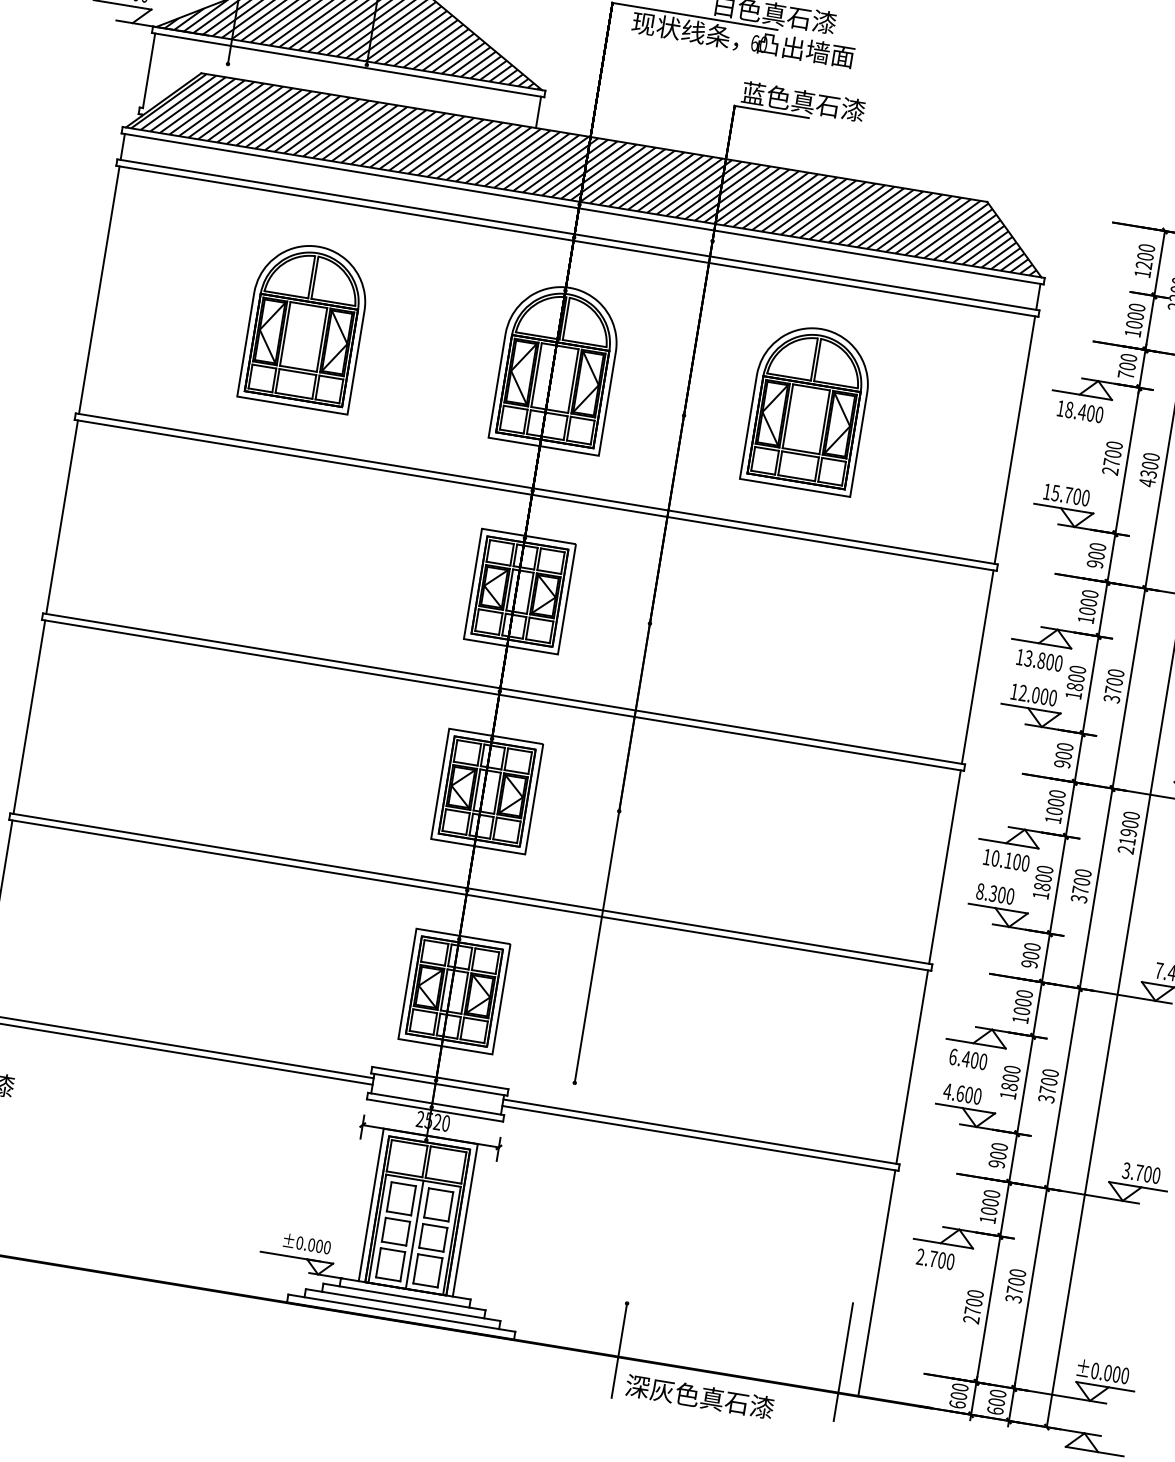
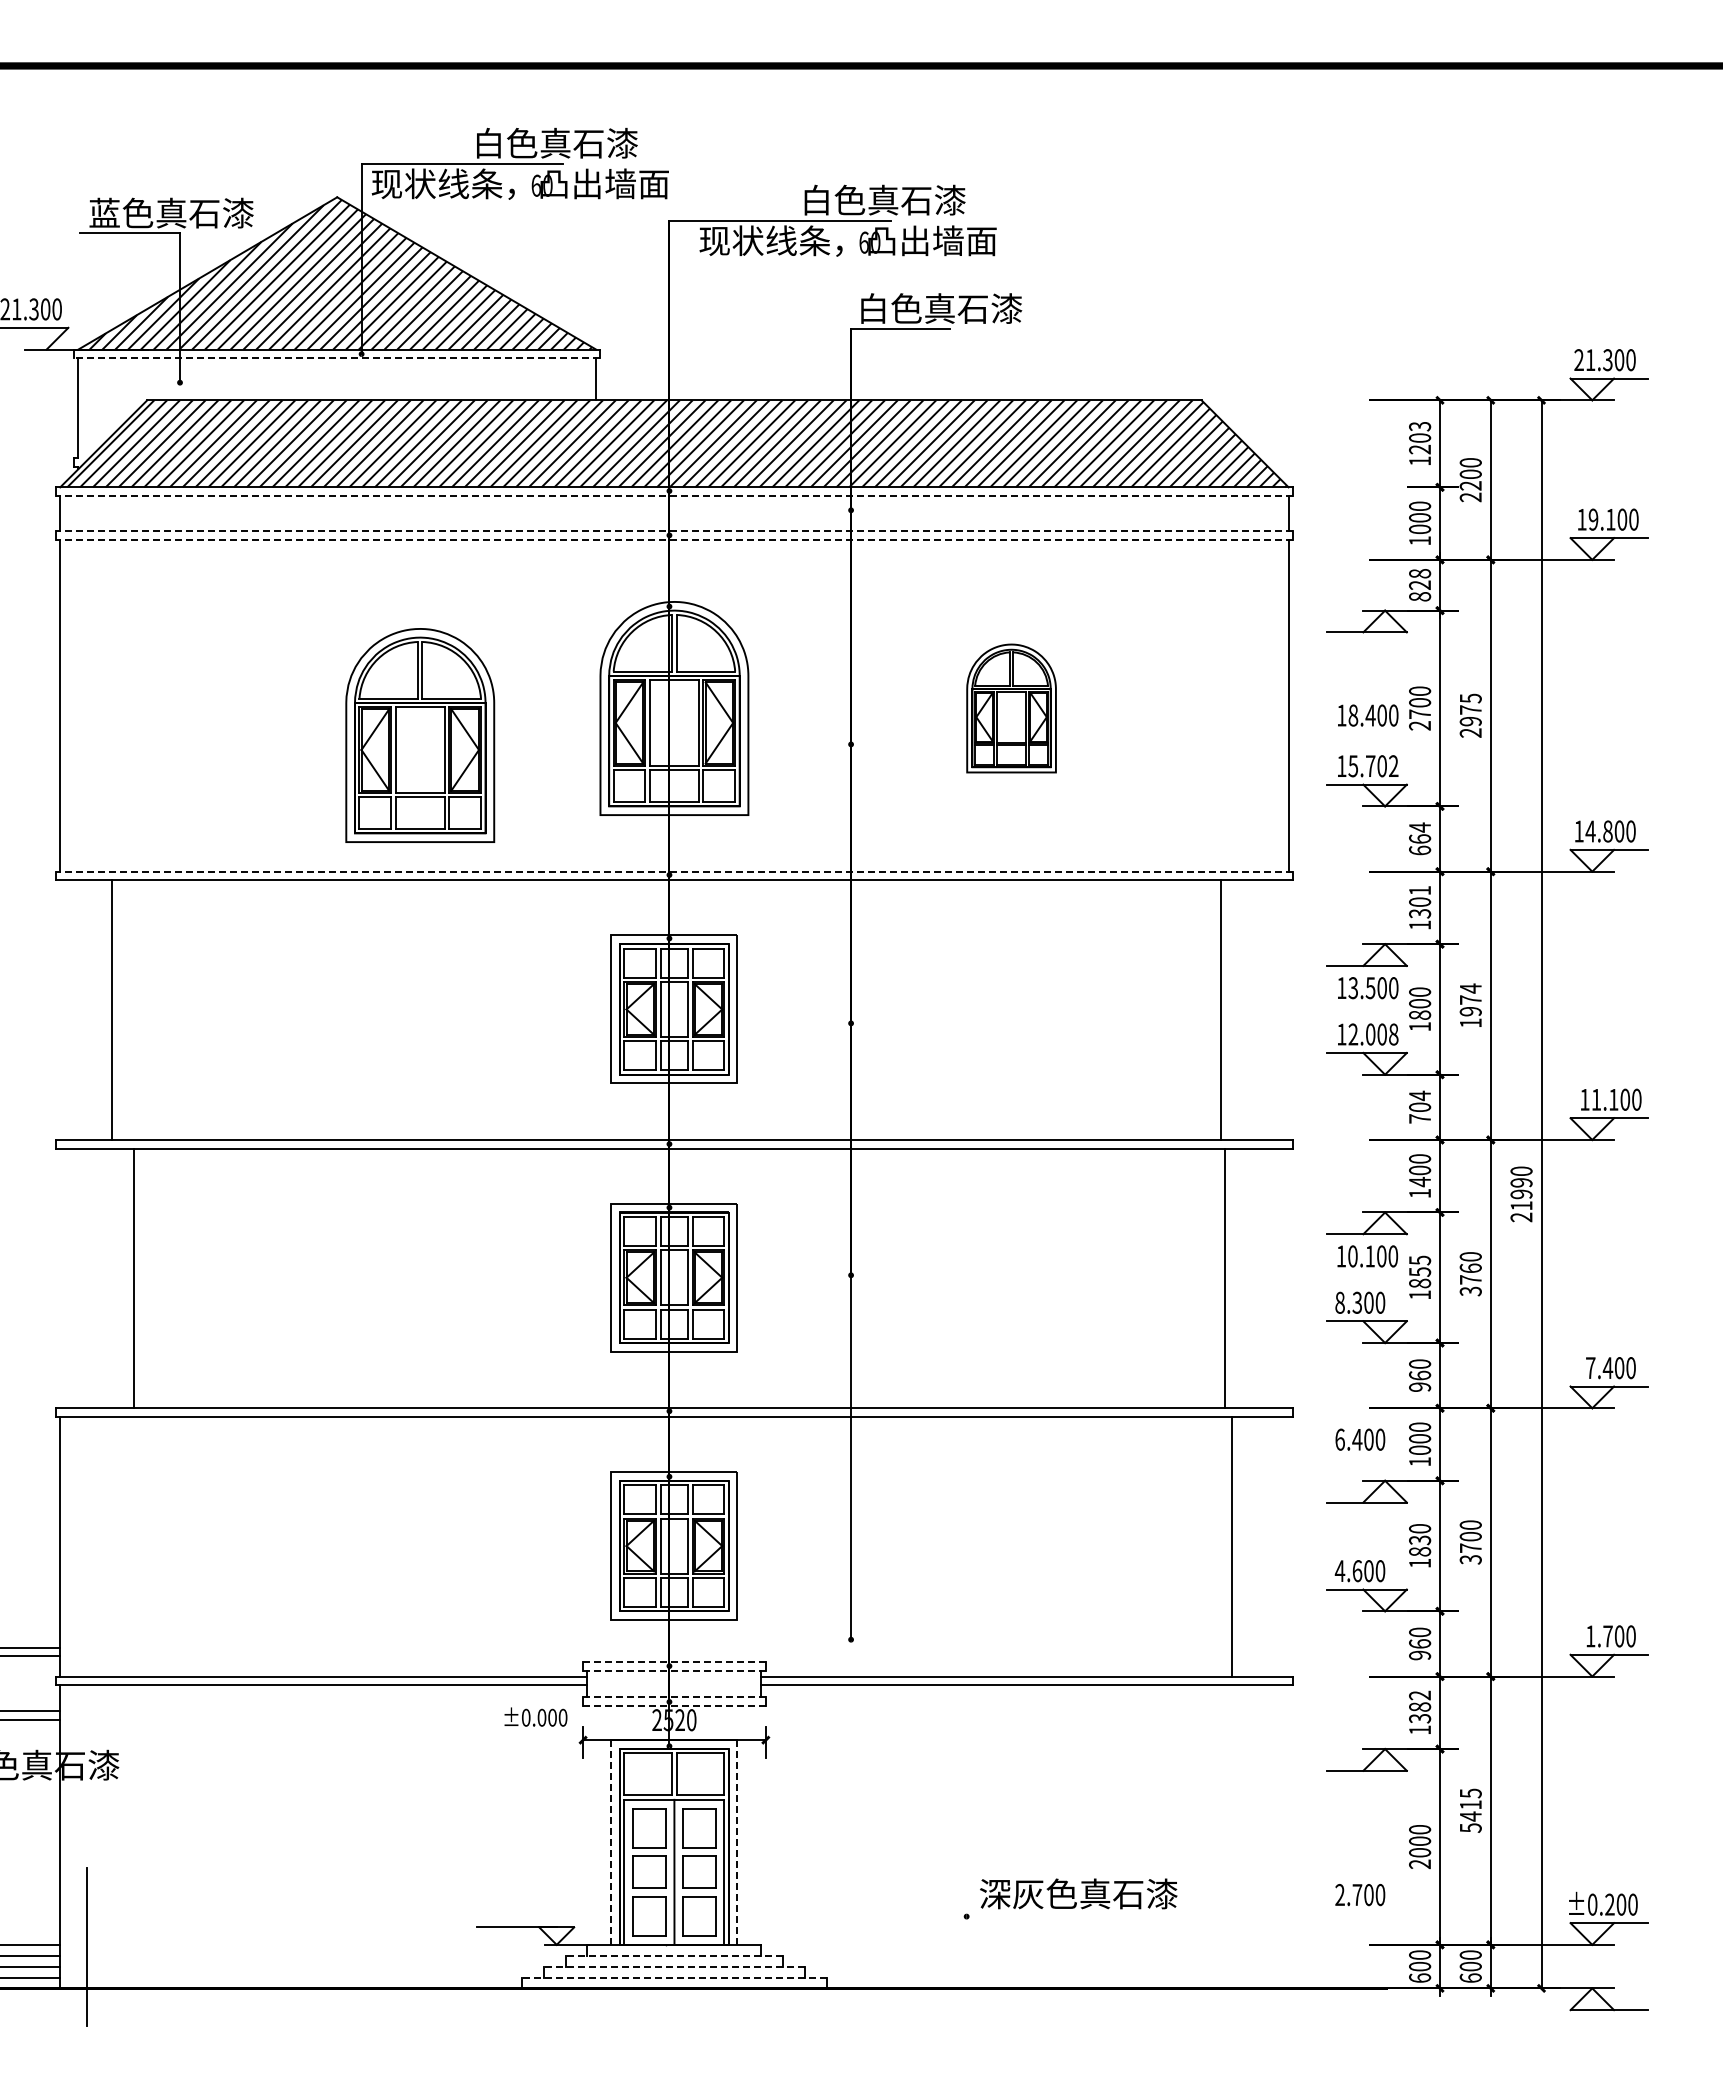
line: (347, 65) -> (336, 358), solid -> dashed
text: (753, 93) -> (873, 308), 蓝色真石漆 -> 白色真石漆
line: (582, 209) -> (674, 496), solid -> dashed
line: (578, 234) -> (674, 530), solid -> dashed
line: (577, 241) -> (674, 539), solid -> dashed
text: (1146, 248) -> (1419, 426), 1200 -> 1203
part: (305, 326) -> (420, 735), moved
text: (1127, 366) -> (1420, 585), 700 -> 828
part: (807, 408) -> (1011, 708), size x0.6
text: (1080, 411) -> (1368, 715), moved
text: (1149, 469) -> (1470, 715), 4300 -> 2975
line: (536, 488) -> (674, 871), solid -> dashed
text: (1085, 498) -> (1393, 766), 15.700 -> 15.702
line: (62, 516) -> (112, 1009), moved
text: (1096, 555) -> (1420, 838), 900 -> 664
text: (1089, 602) -> (1420, 902), 1000 -> 1301
text: (1041, 660) -> (1370, 988), 13.800 -> 13.500
line: (977, 666) -> (1220, 1009), moved
text: (1113, 685) -> (1470, 1005), 3700 -> 1974
text: (1052, 698) -> (1393, 1034), 12.000 -> 12.008
line: (29, 717) -> (134, 1278), moved
text: (1064, 755) -> (1420, 1106), 900 -> 704
text: (1055, 810) -> (1420, 1181), 1000 -> 1400
text: (1130, 824) -> (1521, 1182), 21900 -> 21990
line: (944, 867) -> (1224, 1278), moved
text: (1044, 873) -> (1420, 1265), 1800 -> 1855
text: (1081, 881) -> (1470, 1267), 3700 -> 3760
text: (1030, 955) -> (1419, 1375), 900 -> 960
text: (968, 1059) -> (1360, 1439), moved
line: (912, 1066) -> (1231, 1546), moved
line: (439, 1078) -> (673, 1662), solid -> dashed
text: (1010, 1078) -> (1419, 1540), 1800 -> 1830
line: (438, 1084) -> (673, 1670), solid -> dashed
line: (436, 1103) -> (674, 1696), solid -> dashed
line: (435, 1110) -> (674, 1705), solid -> dashed
text: (997, 1155) -> (1419, 1643), 900 -> 960
text: (1126, 1170) -> (1590, 1636), 3.700 -> 1.700
text: (991, 1202) -> (1420, 1706), 1000 -> 1382
line: (371, 1205) -> (611, 1843), solid -> dashed
line: (465, 1220) -> (737, 1842), solid -> dashed
text: (306, 1243) -> (535, 1716), moved
text: (935, 1259) -> (1360, 1895), moved
line: (876, 1283) -> (1288, 1836), removed
text: (1015, 1285) -> (1470, 1810), 3700 -> 5415
line: (404, 1296) -> (674, 1955), solid -> dashed
line: (403, 1304) -> (674, 1966), solid -> dashed
text: (973, 1311) -> (1420, 1852), 2700 -> 2000
line: (401, 1313) -> (673, 1977), solid -> dashed
line: (619, 1350) -> (966, 1979), removed
line: (843, 1361) -> (1261, 1946), removed
text: (1107, 1372) -> (1609, 1904), ±0.000 -> ±0.200
text: (699, 1396) -> (1078, 1893), moved

